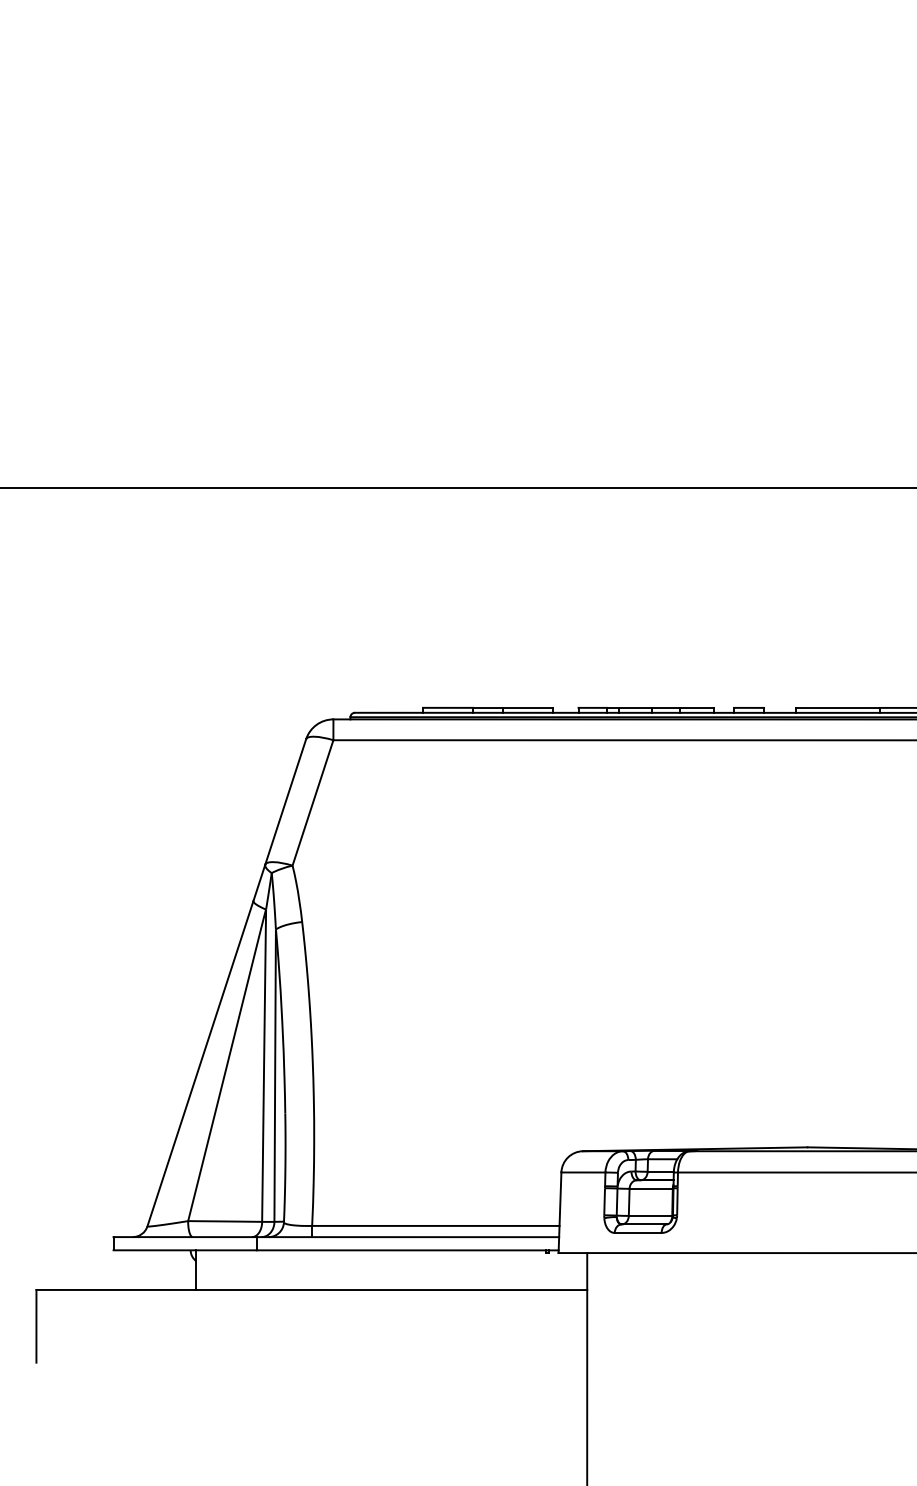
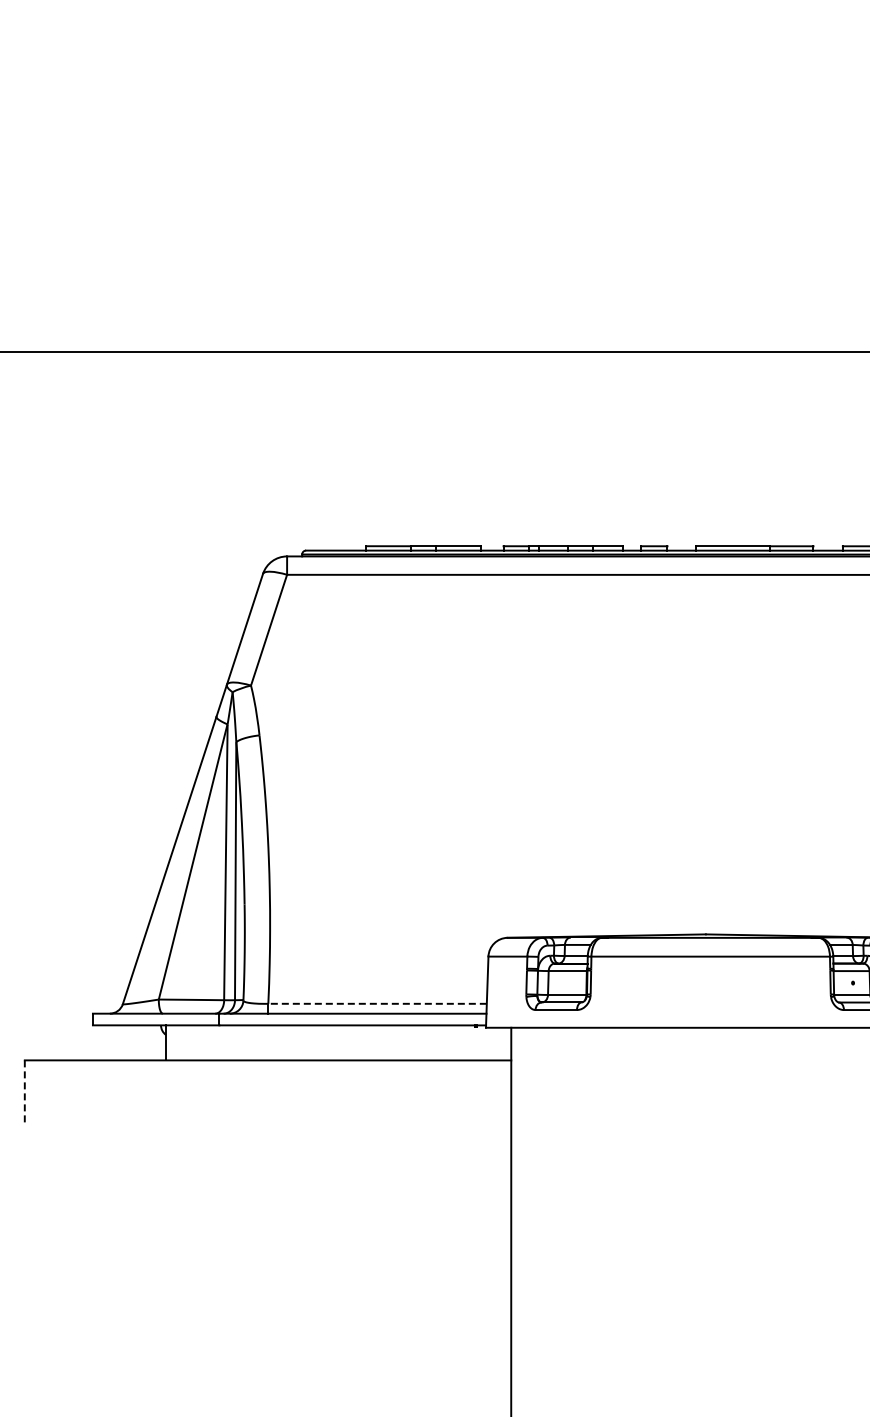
line: (435, 1225) -> (377, 1003), solid -> dashed
line: (36, 1326) -> (24, 1092), solid -> dashed

